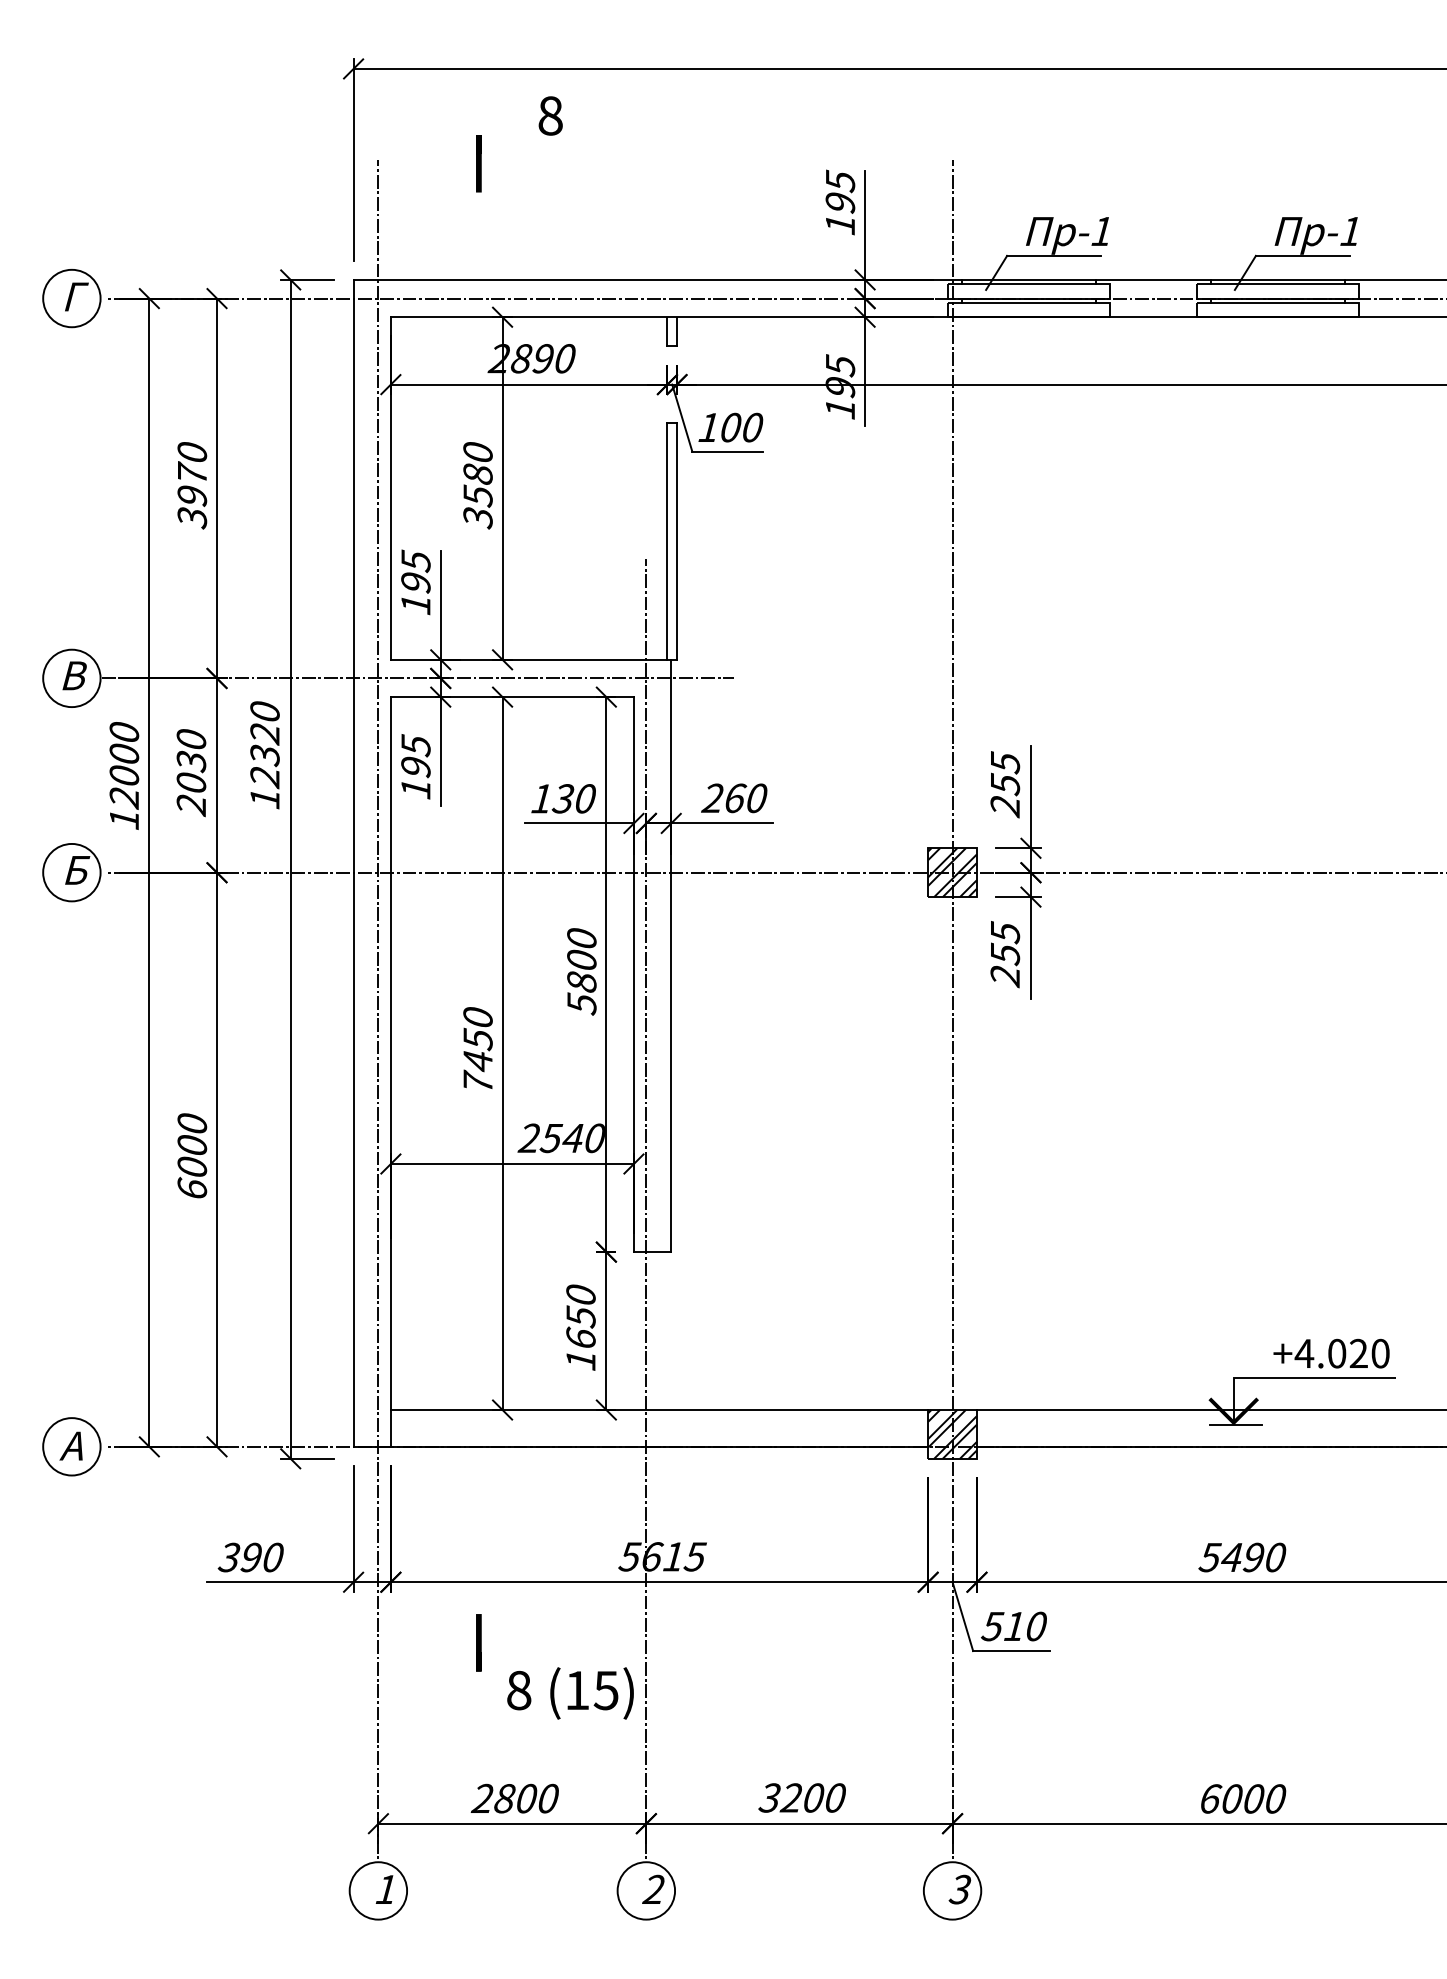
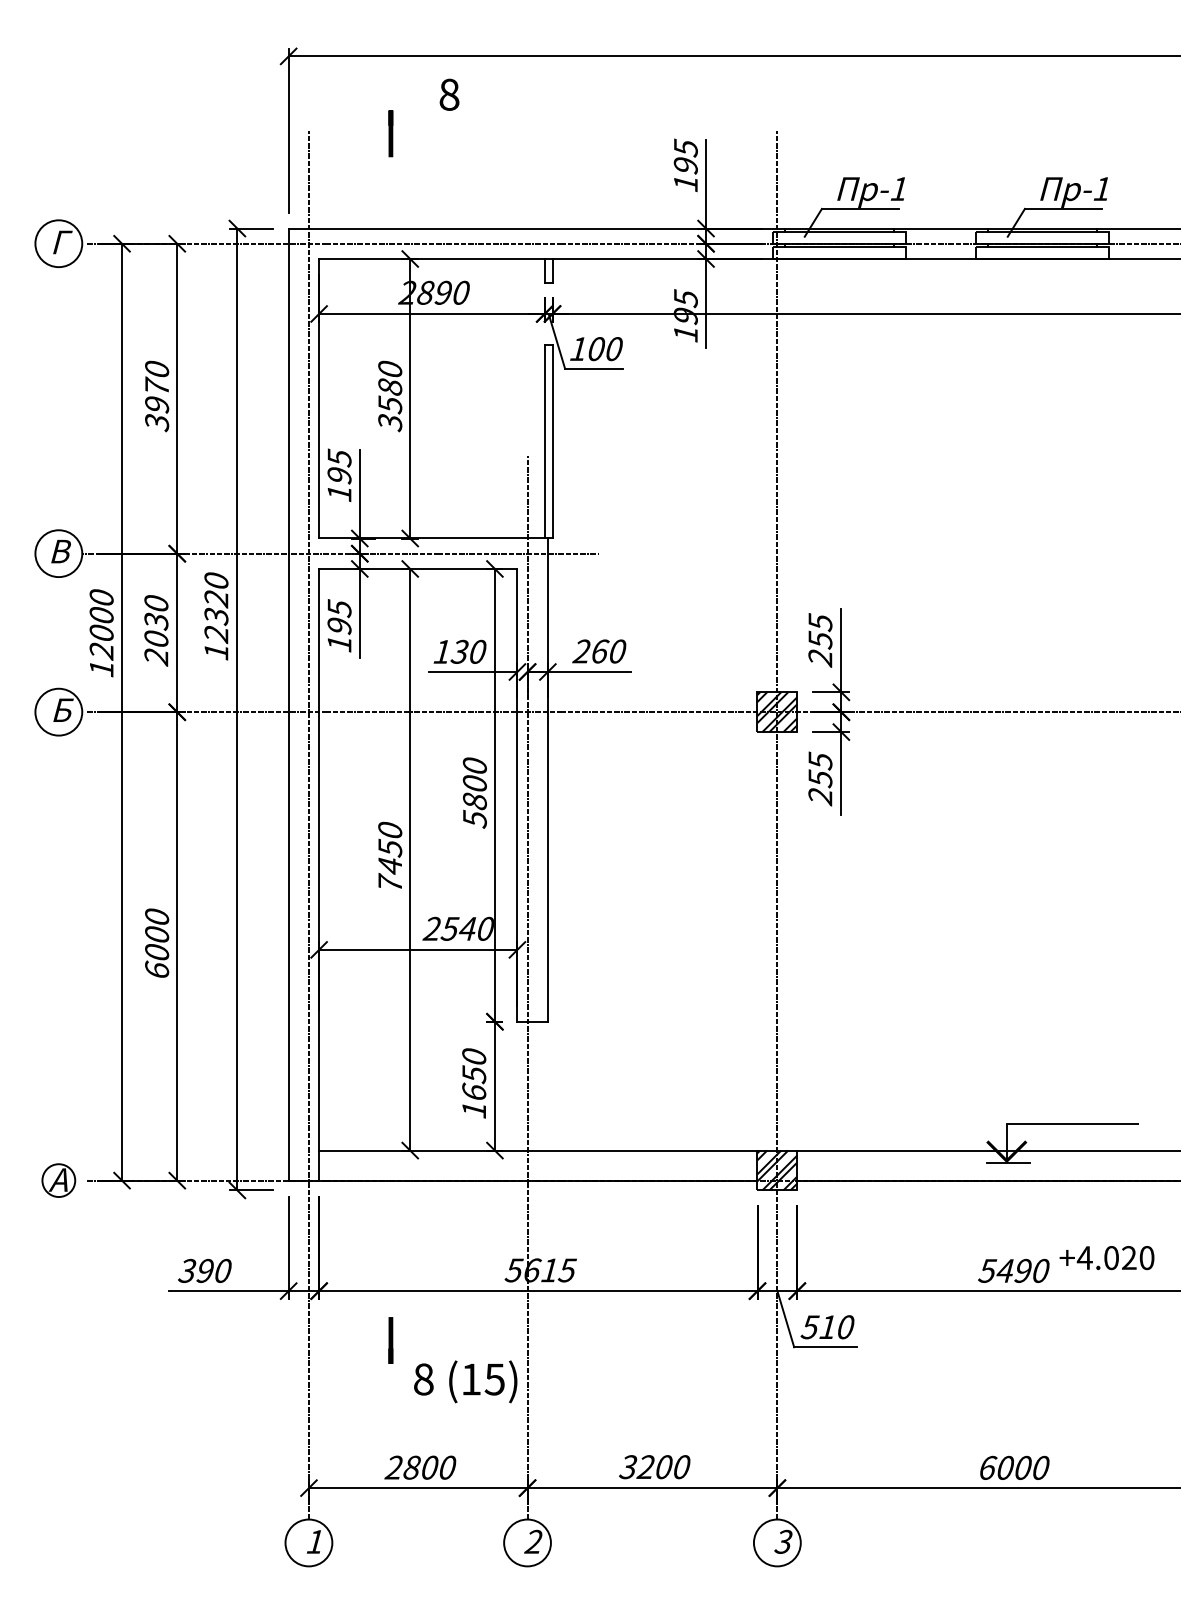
text: (1331, 1353) -> (1106, 1257), moved
circle: (71, 1446) -> (58, 1180), size x0.7

